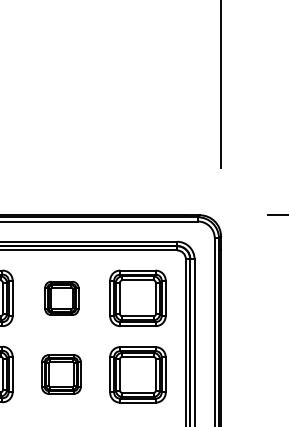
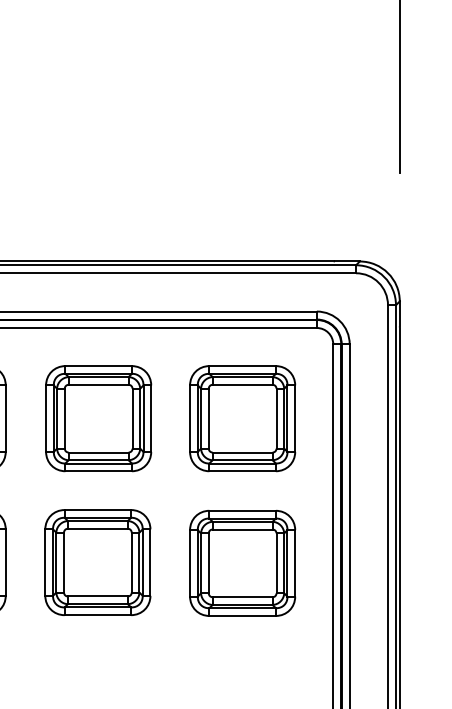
part: (61, 298) -> (98, 418), size x1.67
part: (61, 374) -> (98, 562), size x1.43

